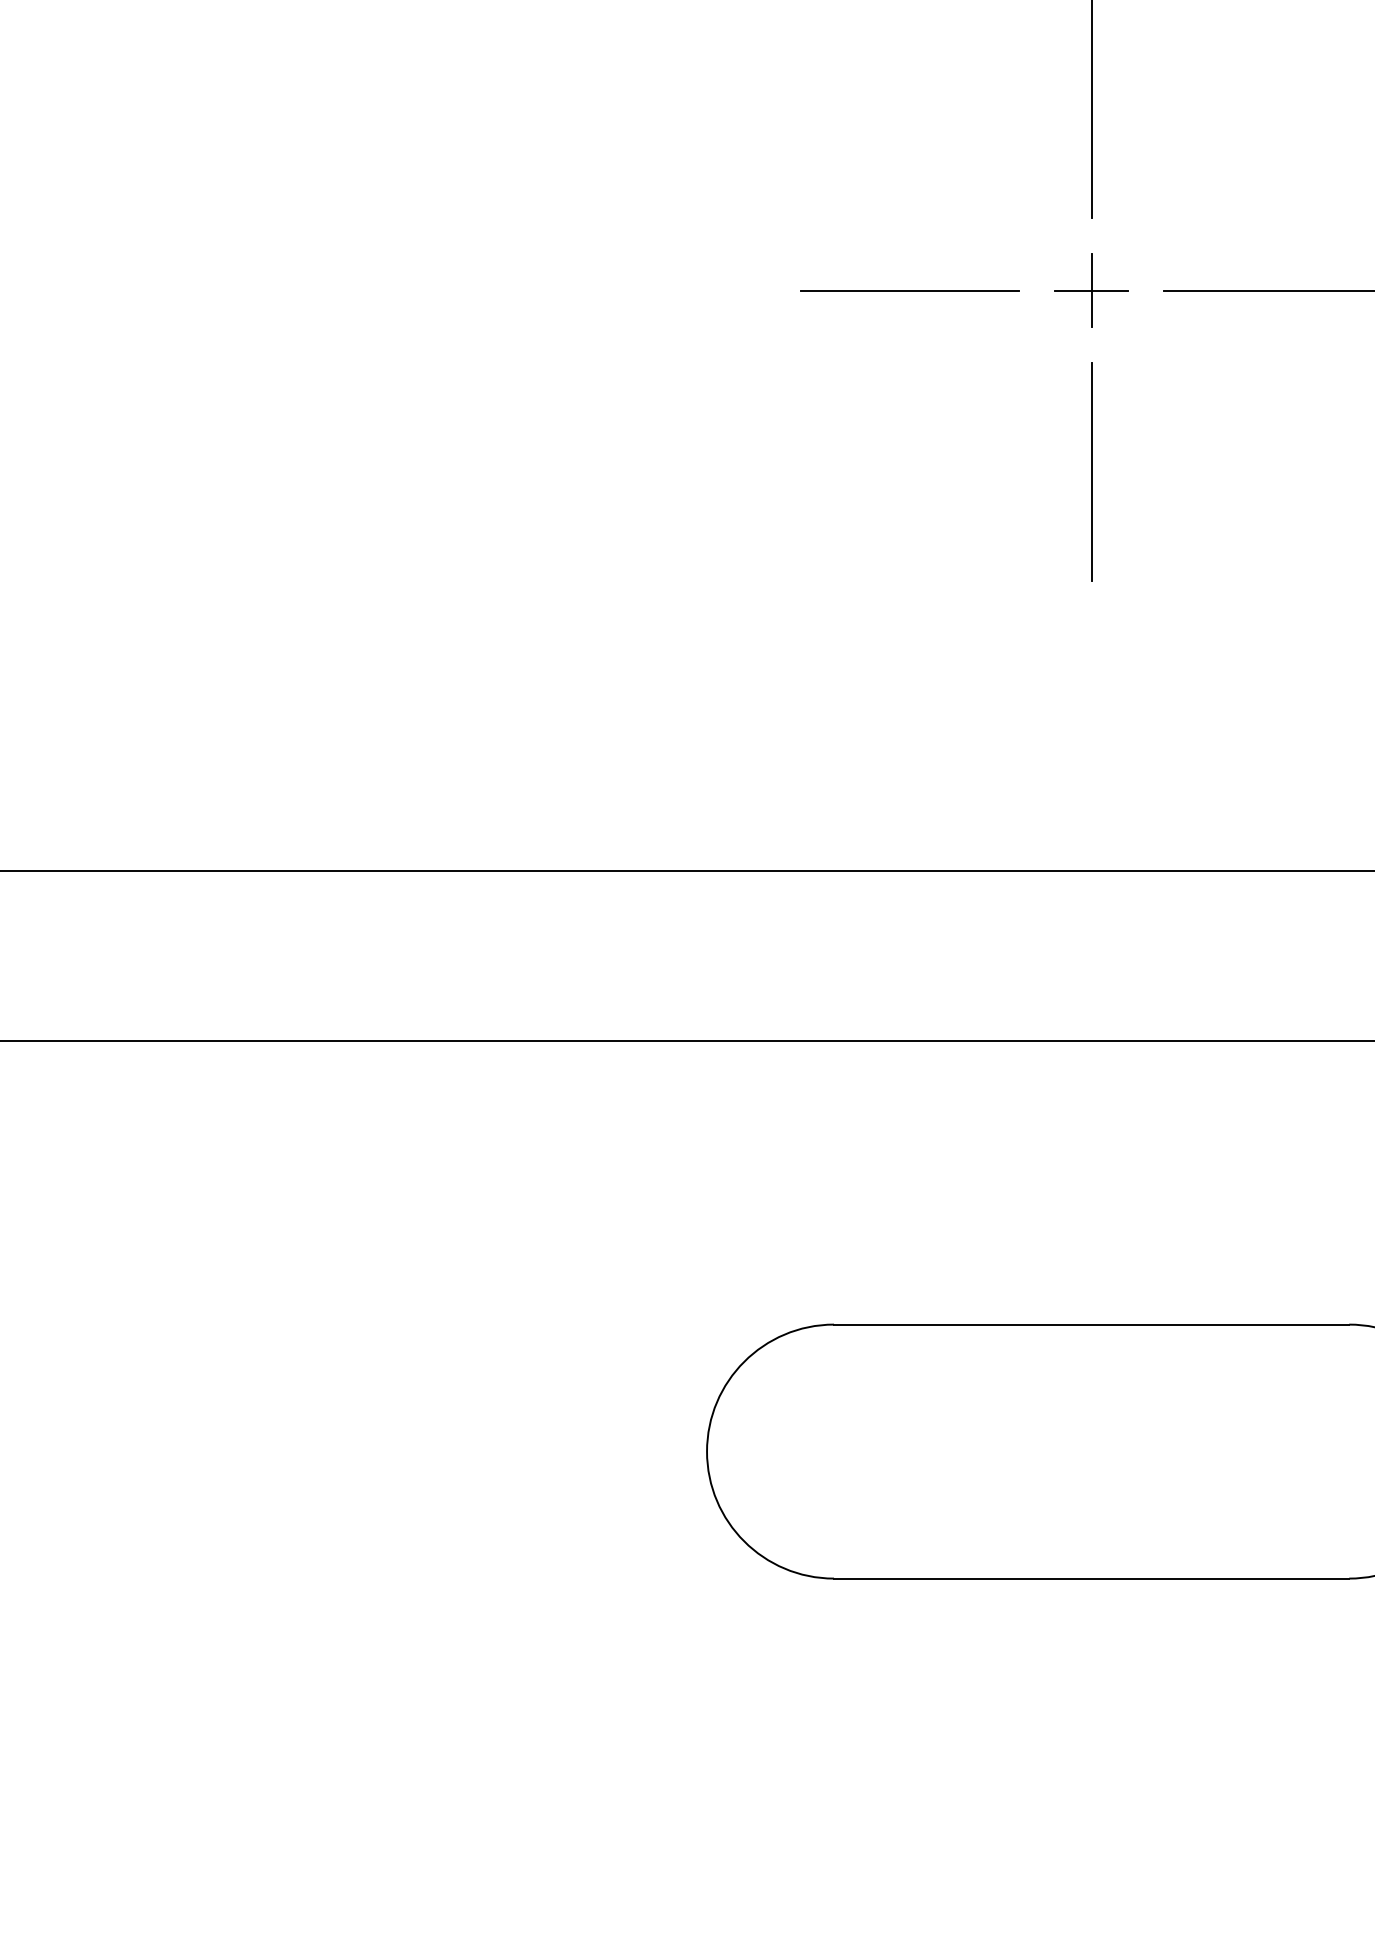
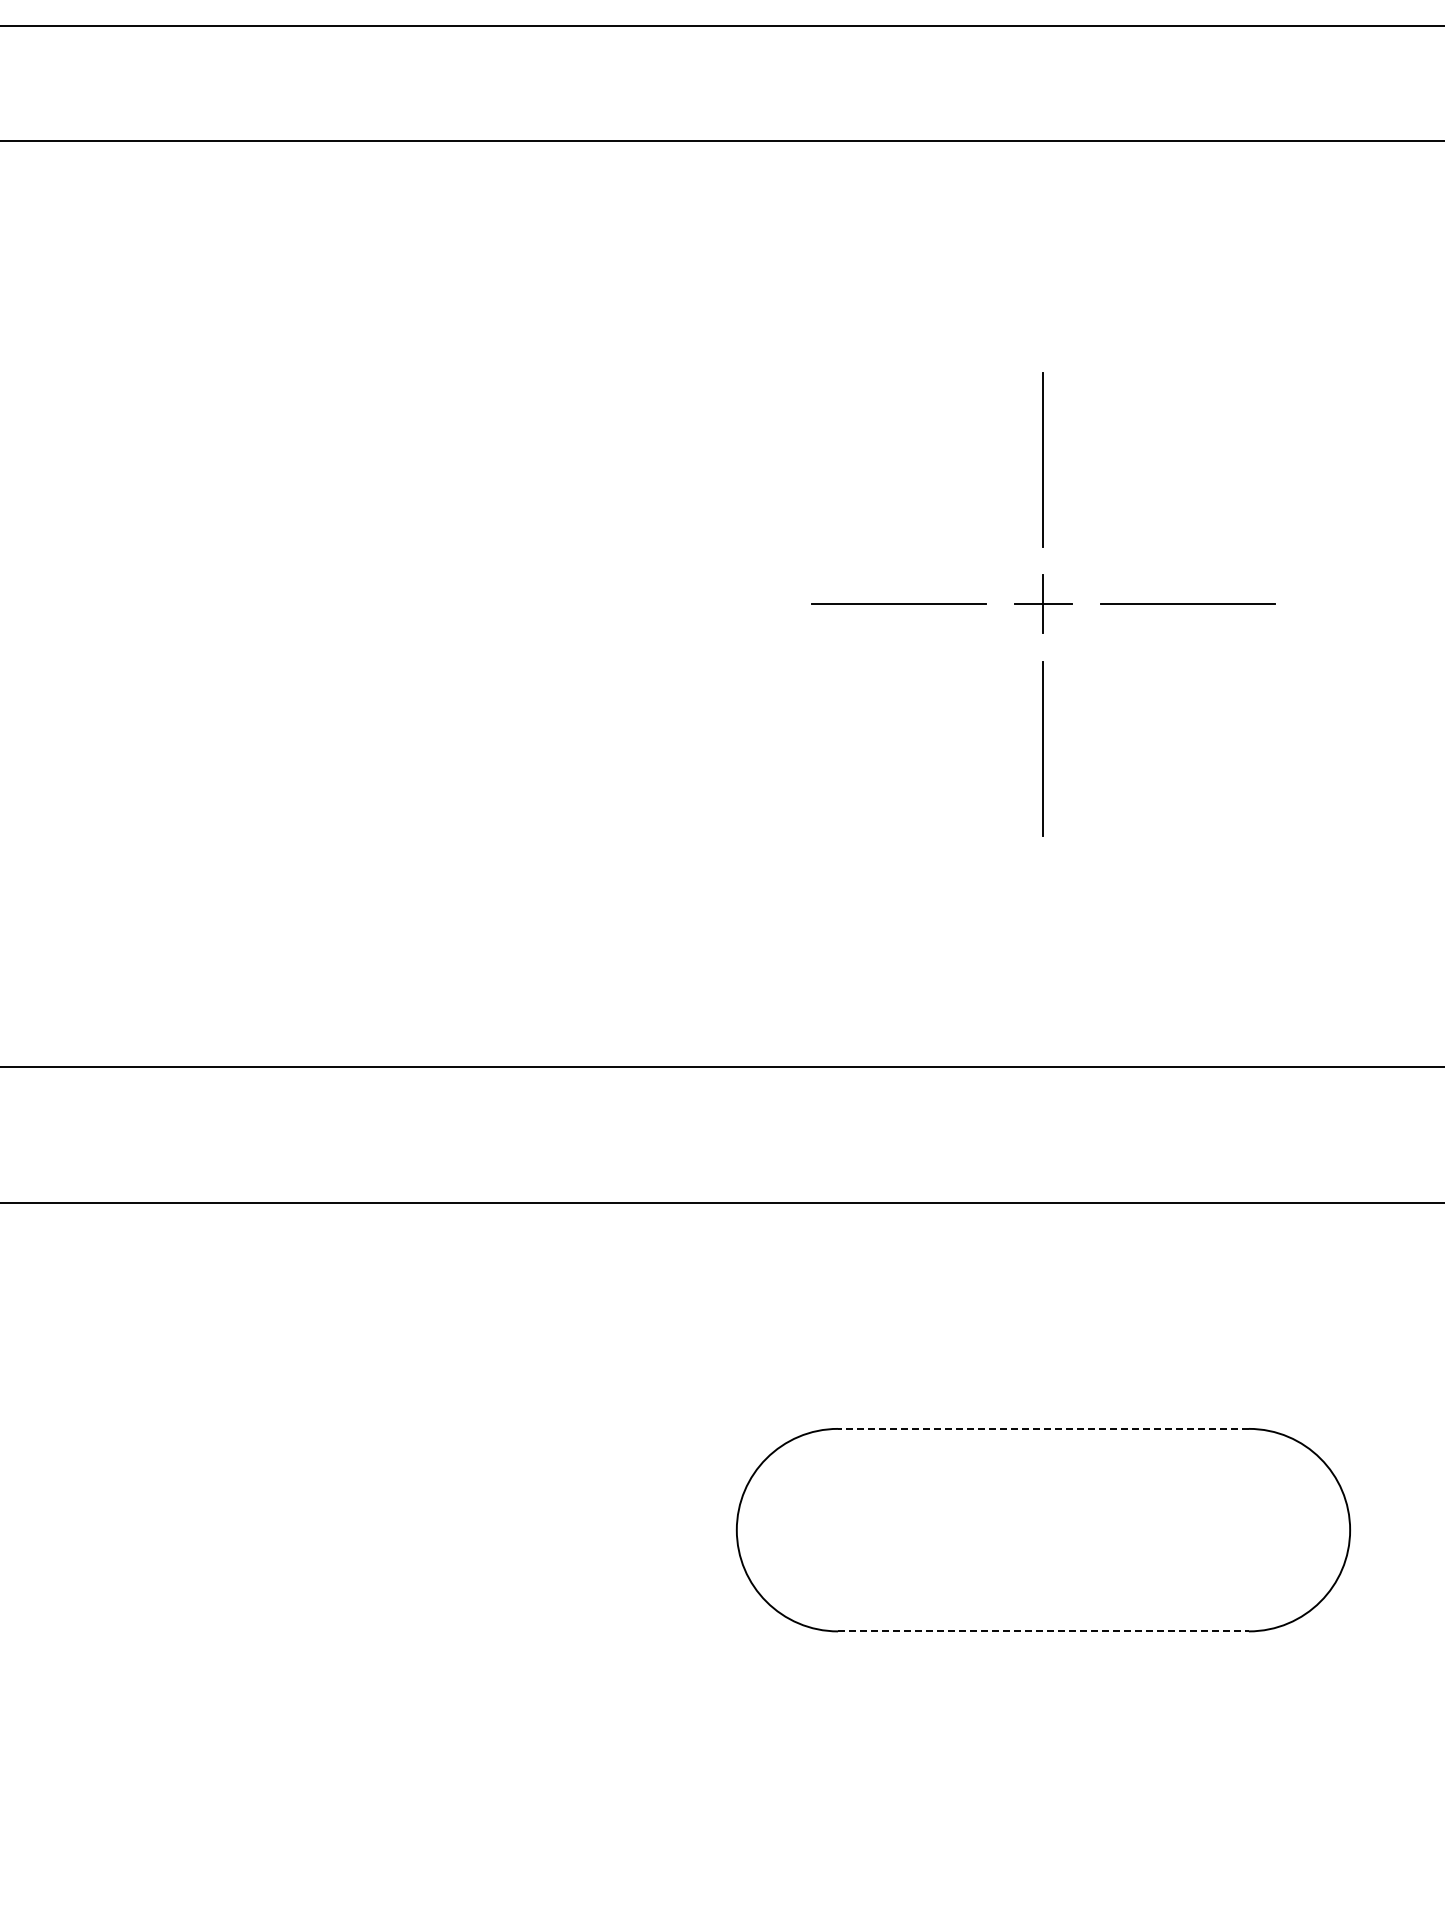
line: (1090, 1324) -> (1042, 1428), solid -> dashed
line: (1091, 1578) -> (1043, 1631), solid -> dashed

